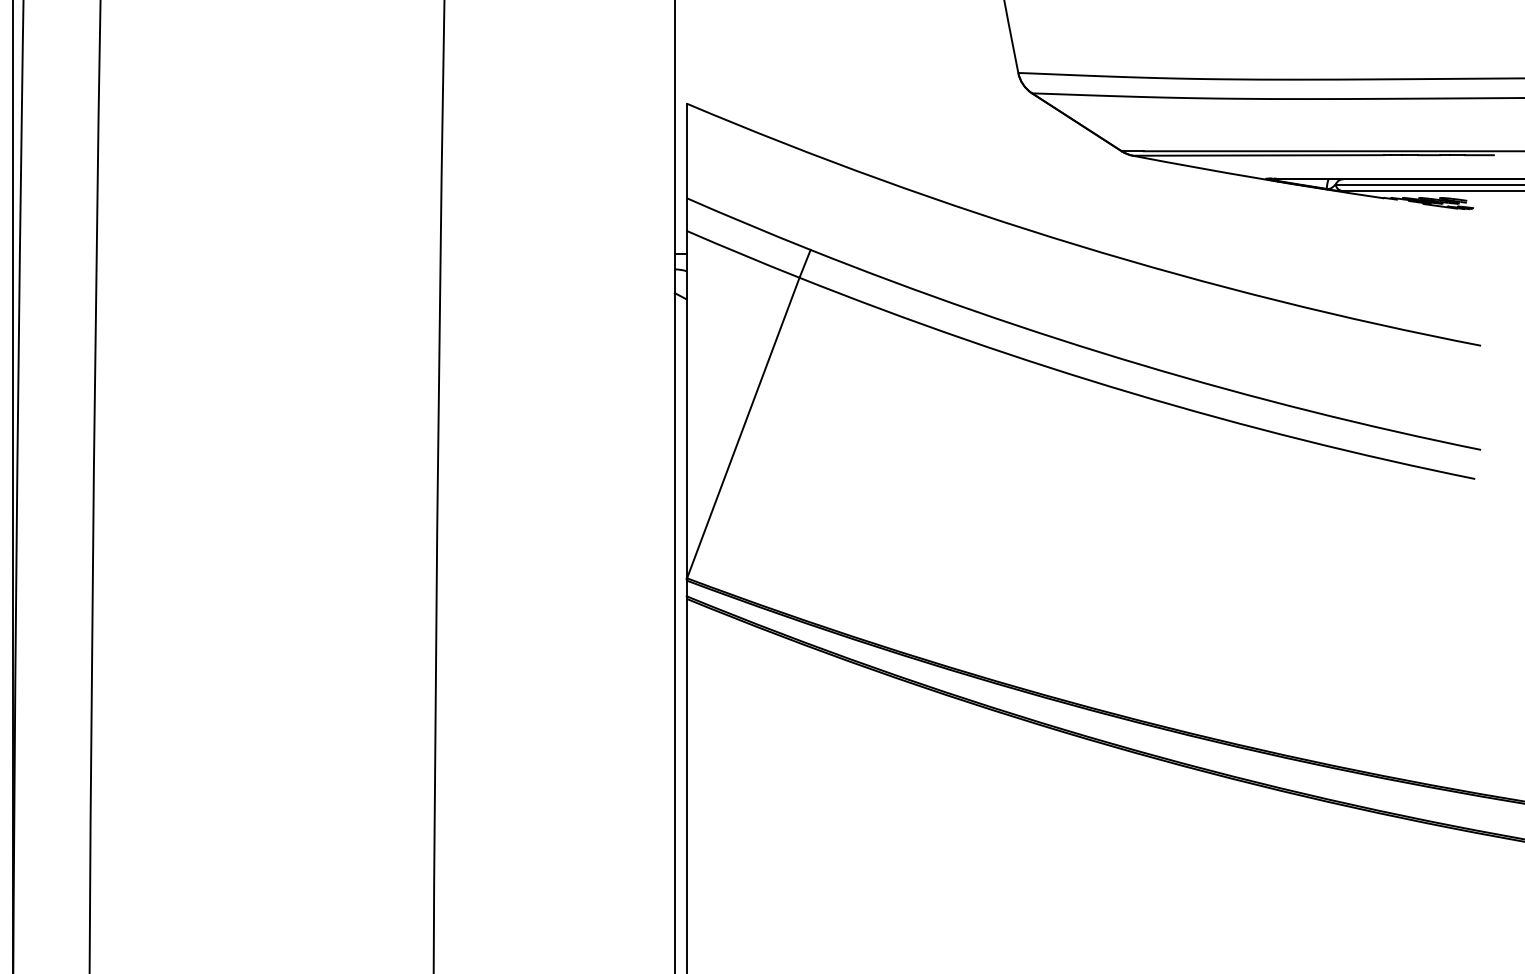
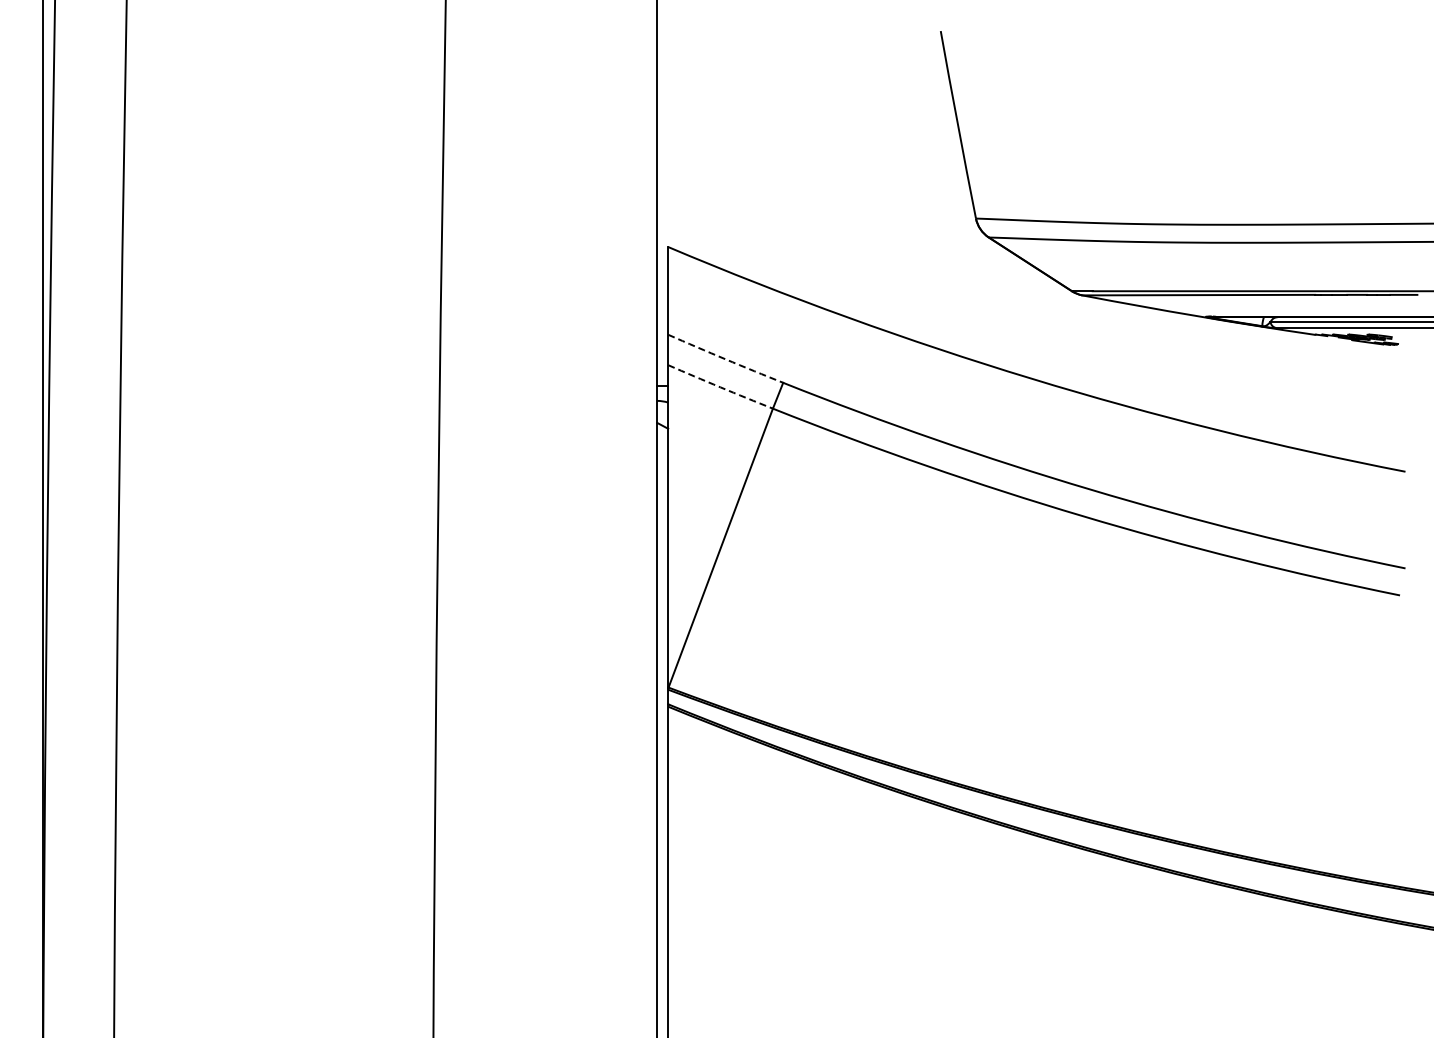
arc: (748, 224) -> (725, 359), solid -> dashed
arc: (743, 254) -> (720, 387), solid -> dashed

